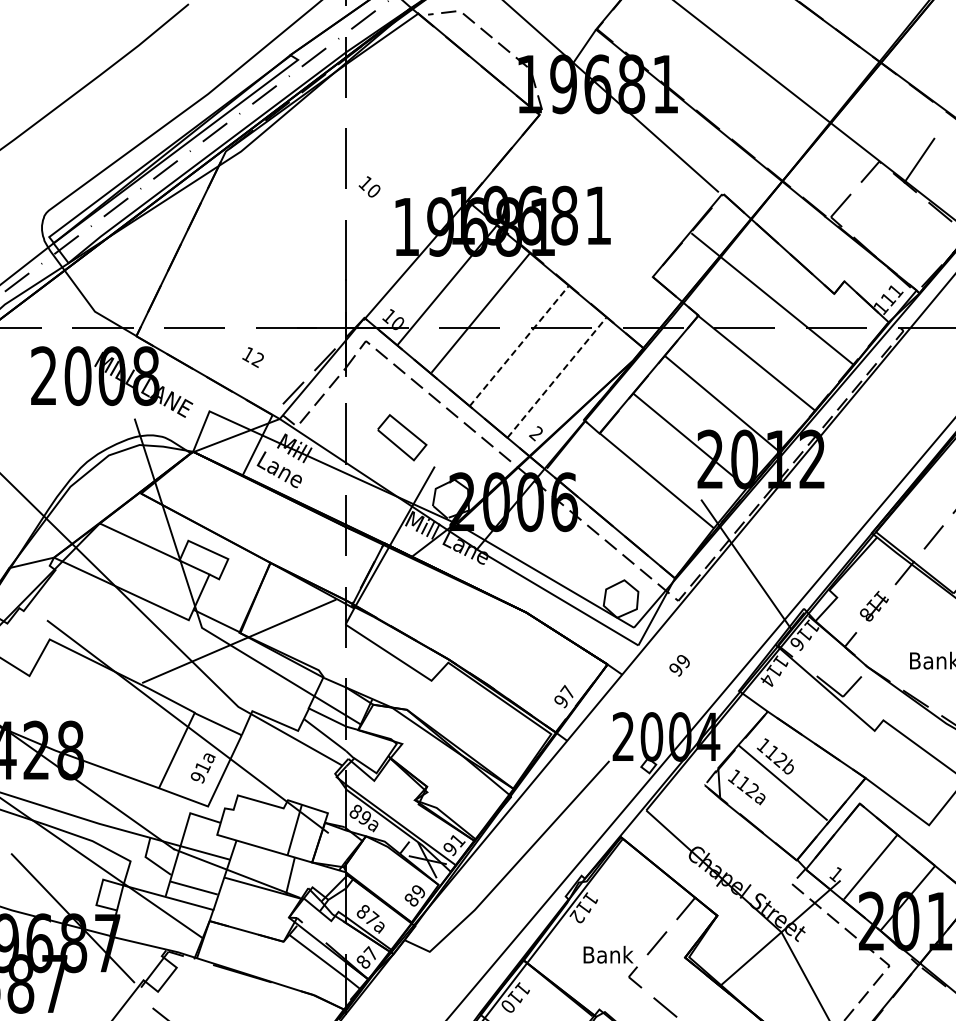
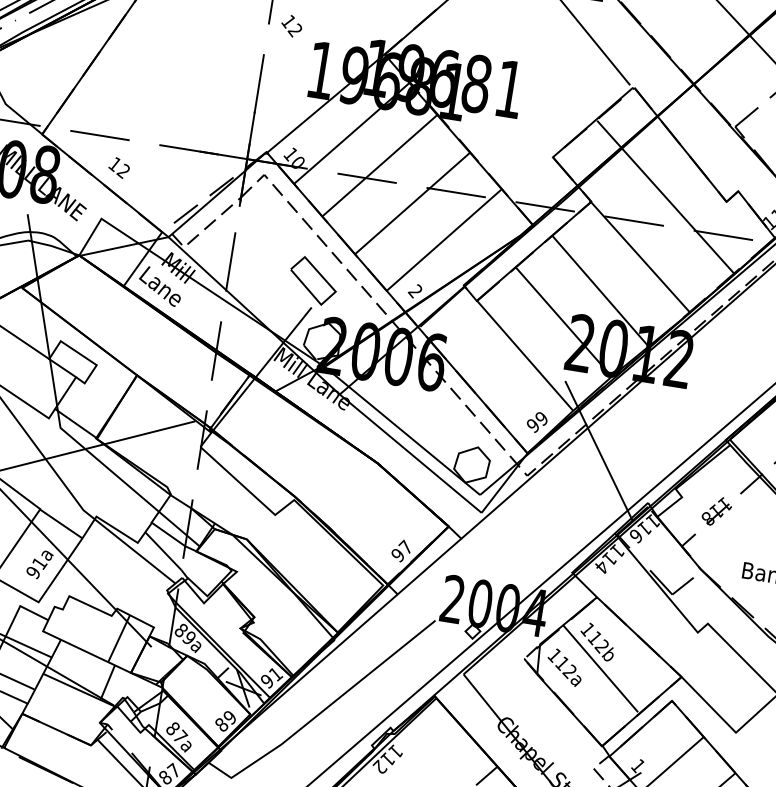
text: (373, 190) -> (295, 29), 10 -> 12
line: (519, 346) -> (412, 204), dashed -> solid
text: (252, 357) -> (118, 167), moved
line: (556, 377) -> (443, 239), dashed -> solid
line: (408, 431) -> (320, 275), moved
text: (679, 665) -> (537, 422), moved

